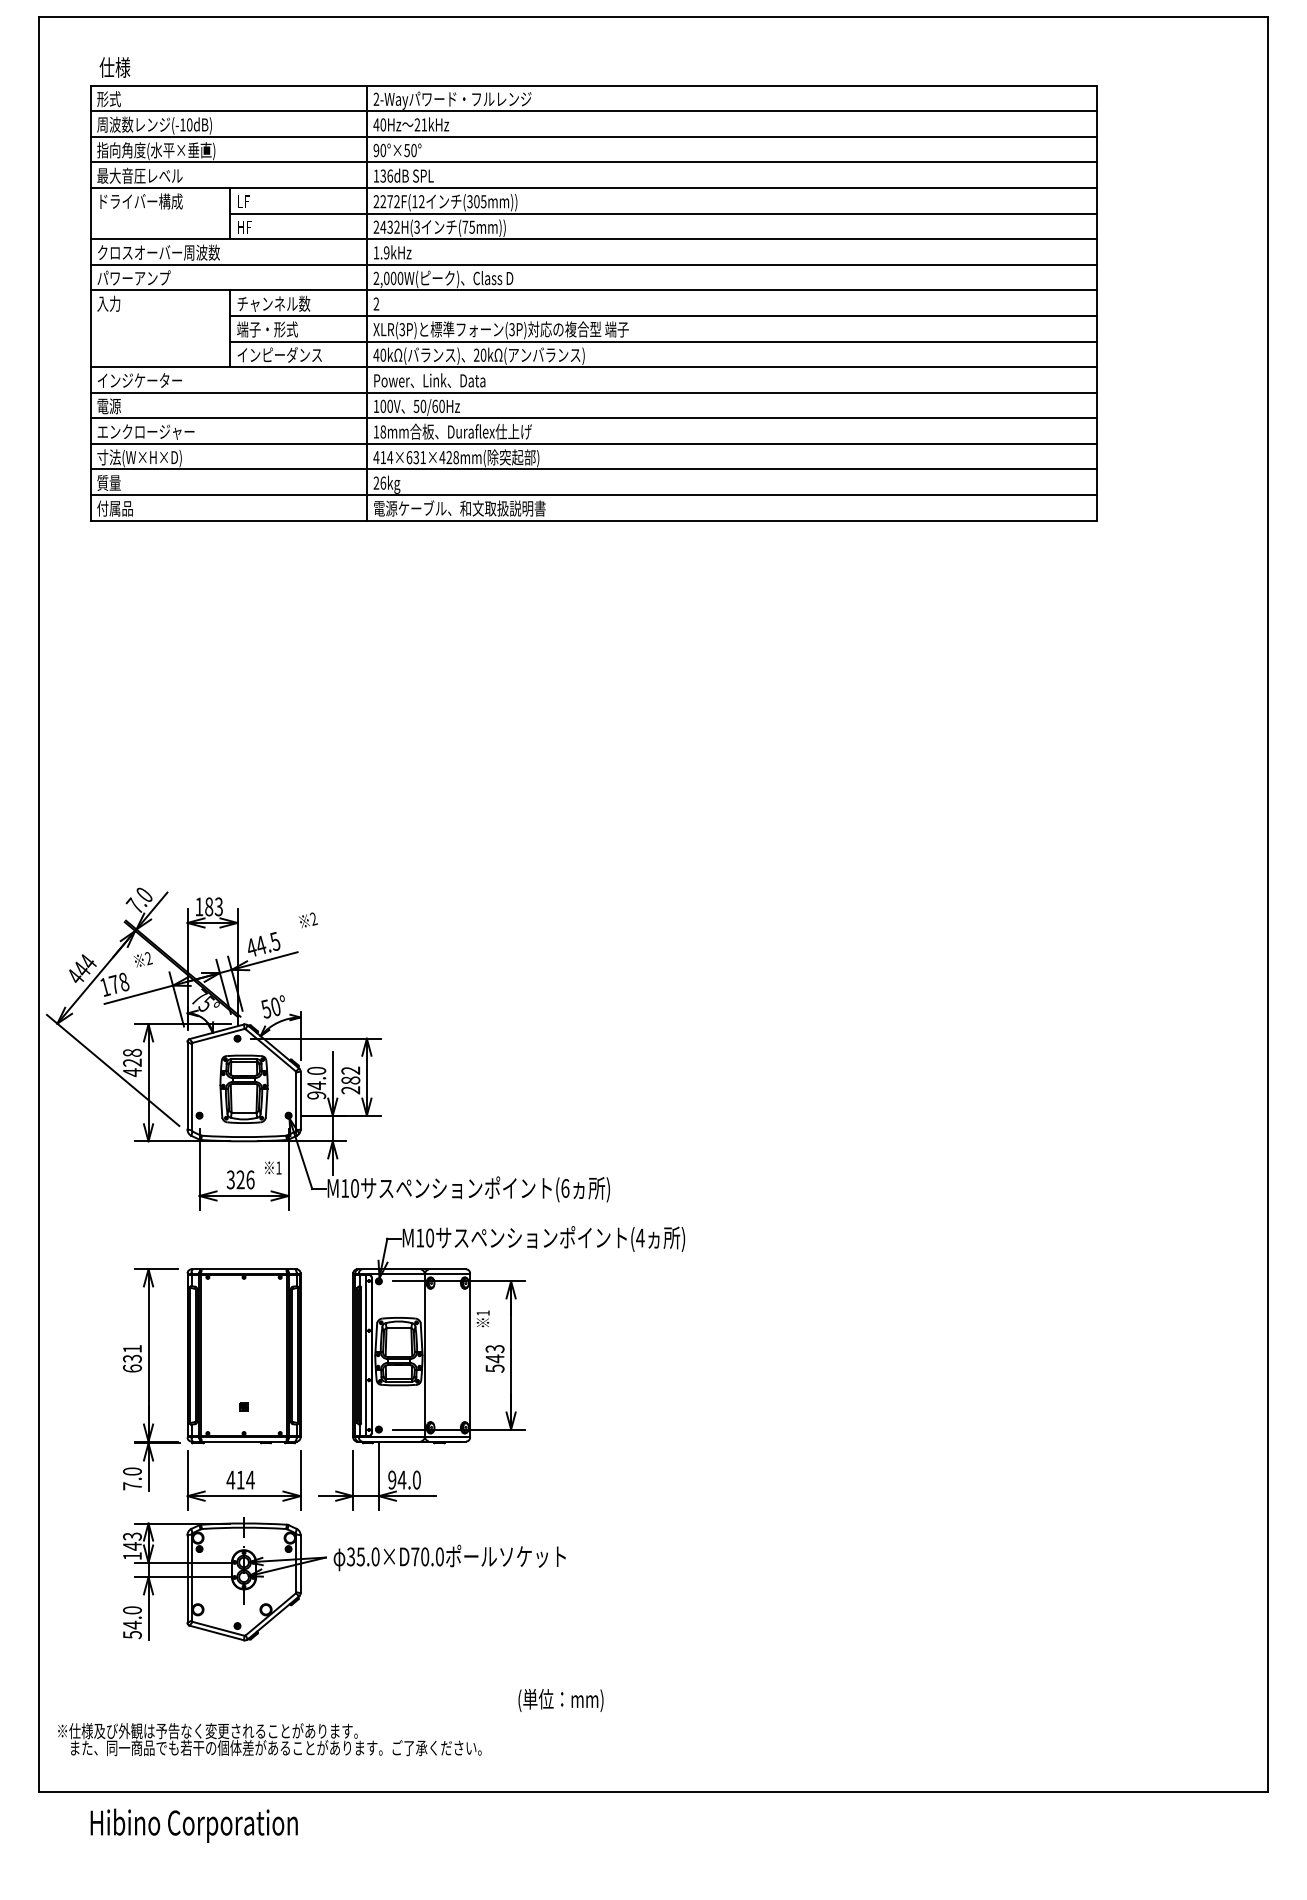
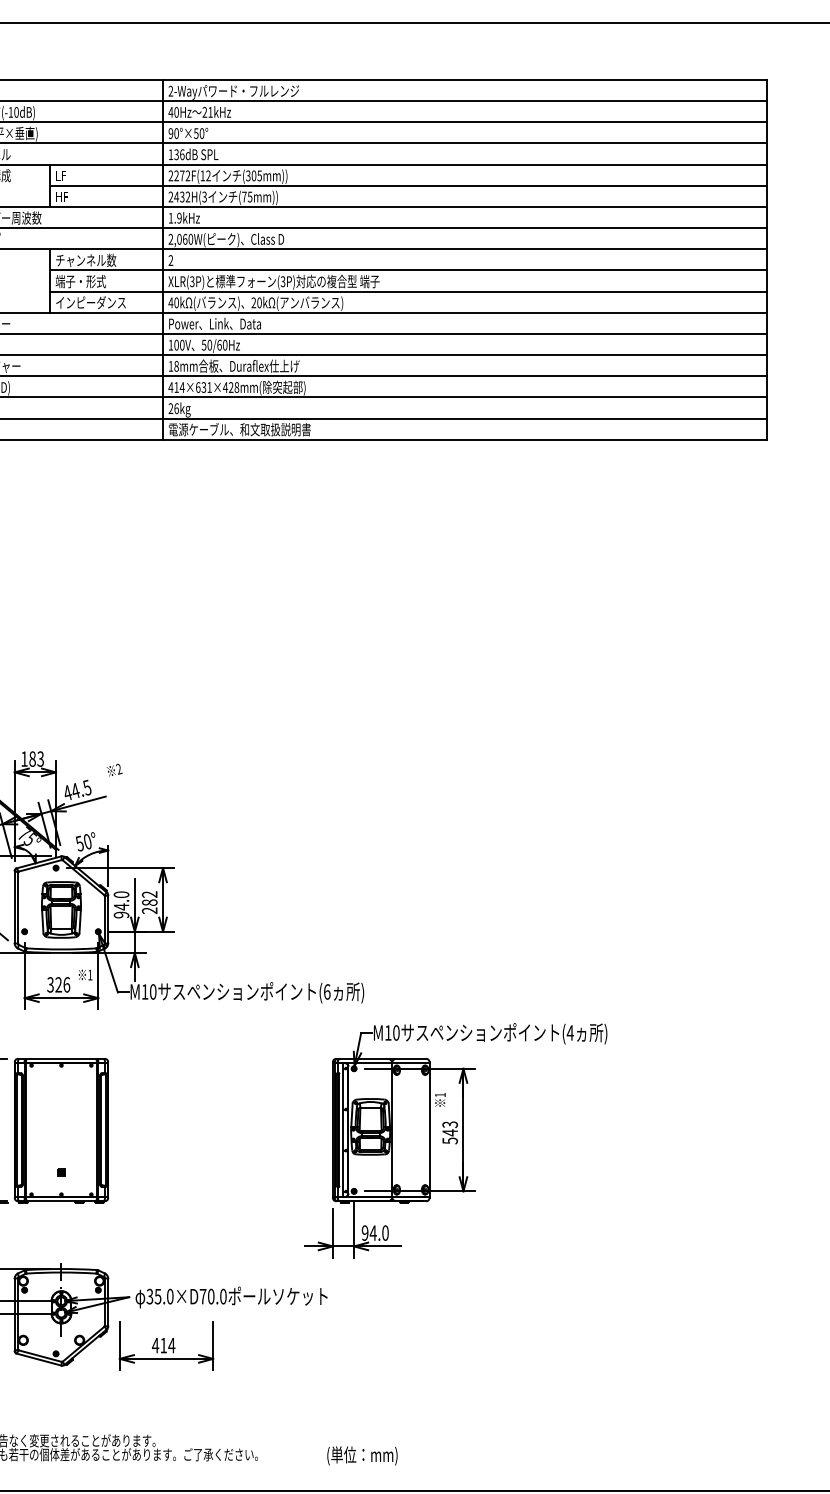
text: (393, 277) -> (185, 238), 2,000W( -> 2,060W(
part: (501, 1368) -> (455, 1140), moved
part: (243, 1480) -> (166, 1345), moved
text: (560, 1700) -> (362, 1455), moved

